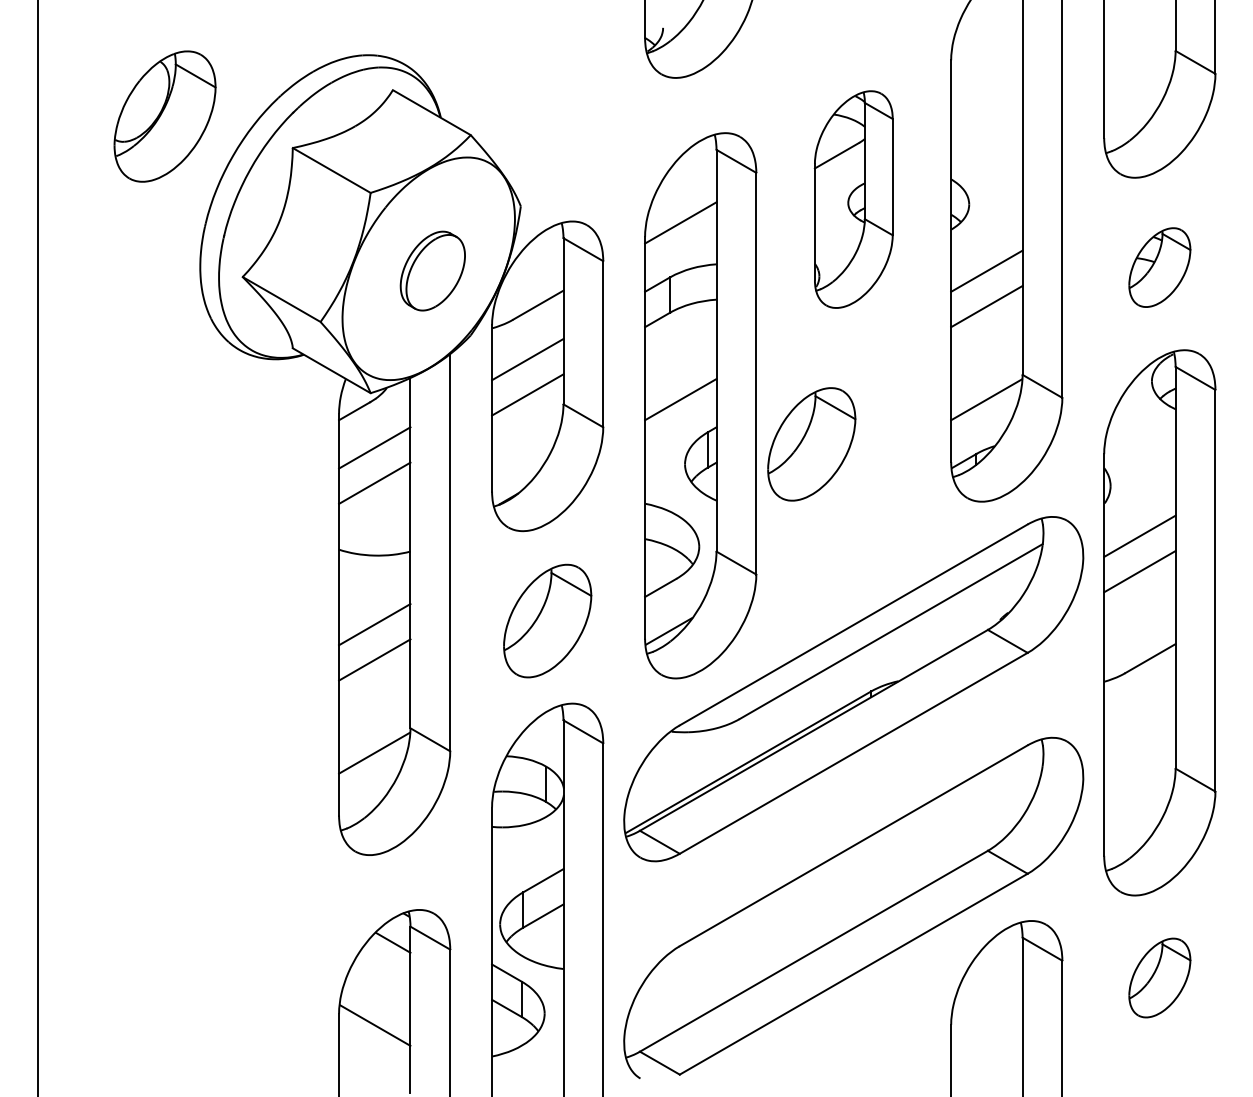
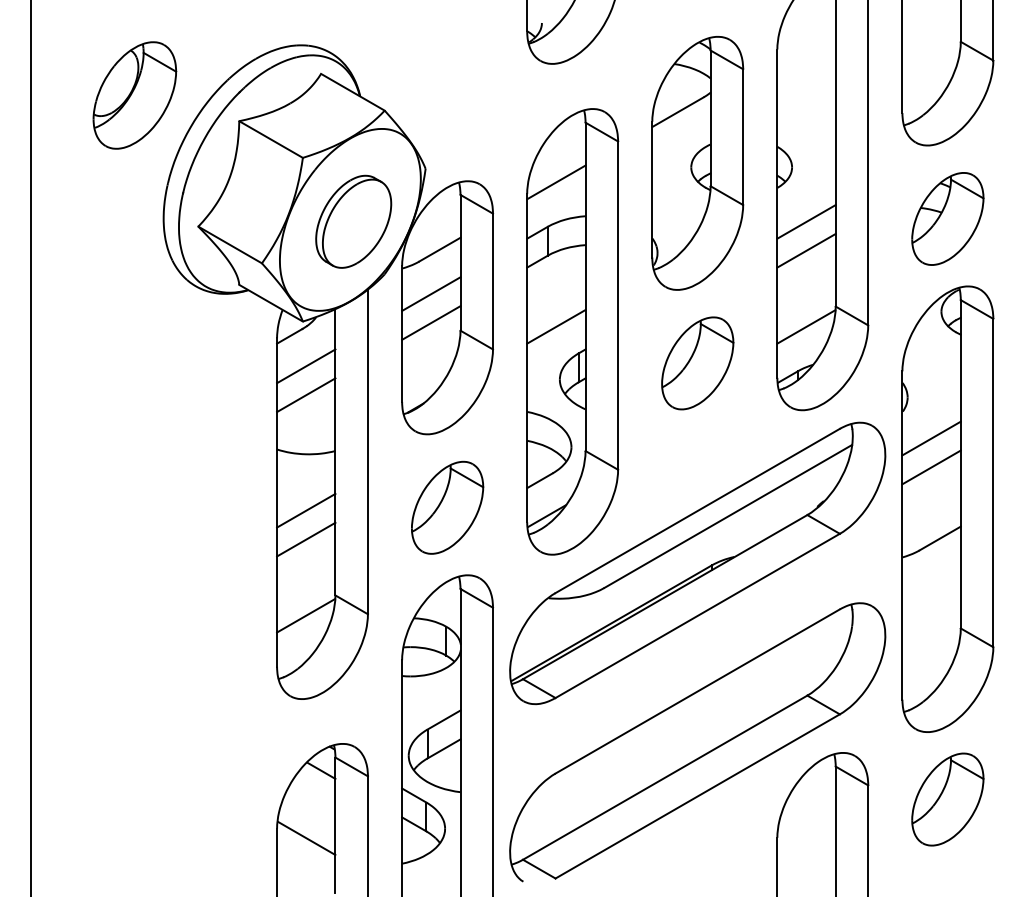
part: (853, 199) -> (697, 163), size x1.43
part: (1159, 267) -> (947, 218), size x1.43
part: (432, 270) -> (353, 221), size x1.43
part: (811, 444) -> (697, 363), moved
part: (1159, 977) -> (947, 799), size x1.43

